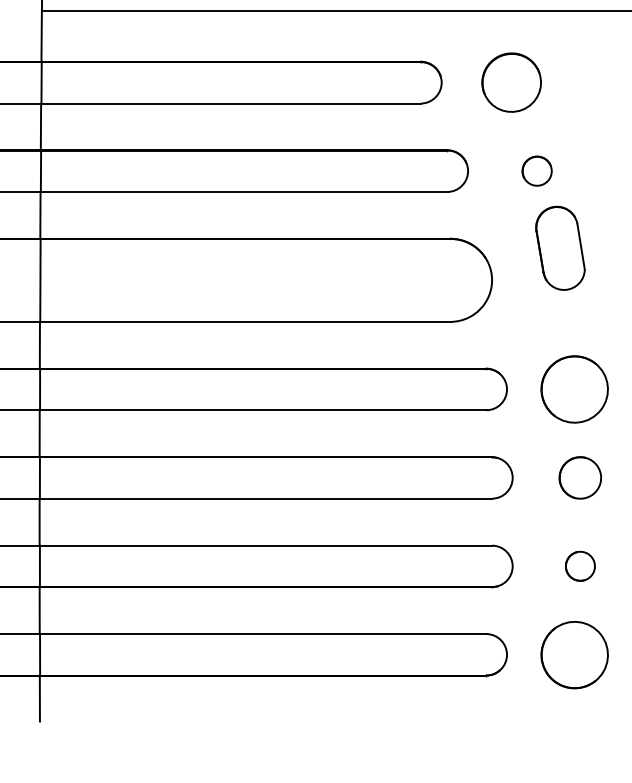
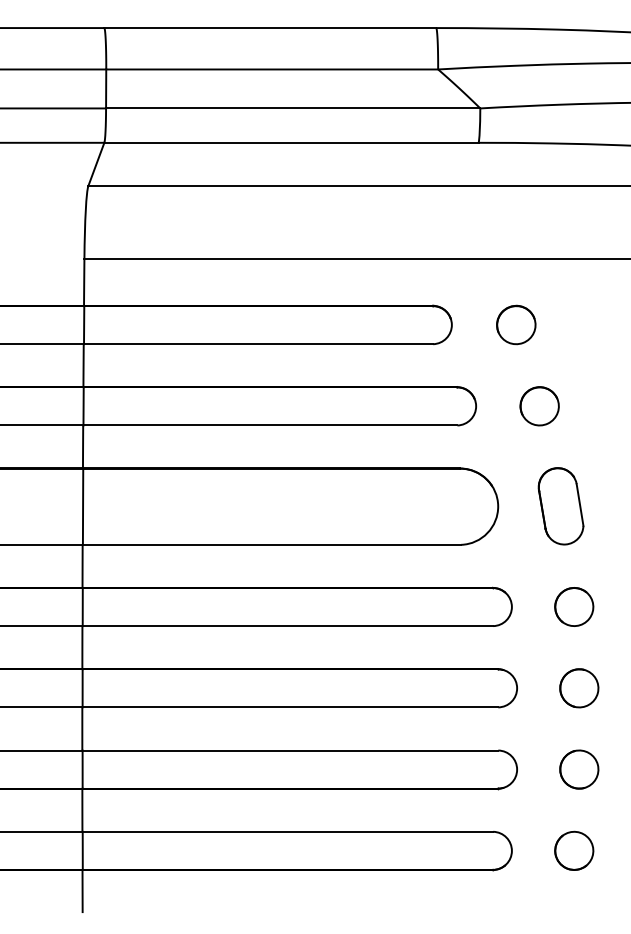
part: (511, 82) -> (516, 324), size x0.71
part: (537, 171) -> (539, 406), size x1.43
part: (559, 248) -> (560, 506), moved
part: (575, 388) -> (574, 606), size x0.62
part: (580, 566) -> (579, 769), size x1.43
part: (575, 654) -> (574, 850), size x0.62

